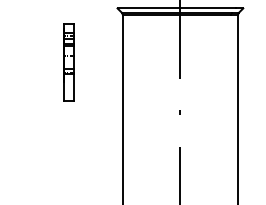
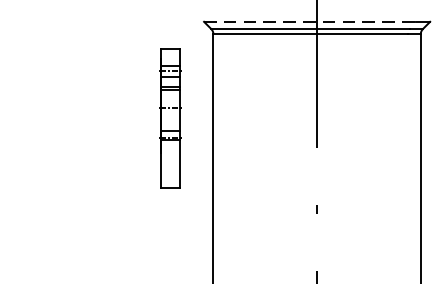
line: (176, 8) -> (310, 21), solid -> dashed
part: (68, 62) -> (169, 119), moved

